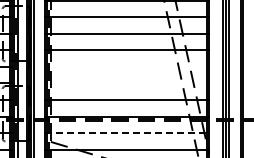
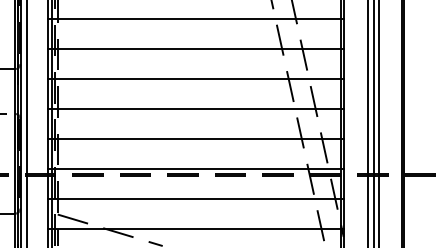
line: (127, 66) -> (196, 78), added
line: (127, 83) -> (196, 108), added
line: (127, 133) -> (196, 199), dashed -> solid

